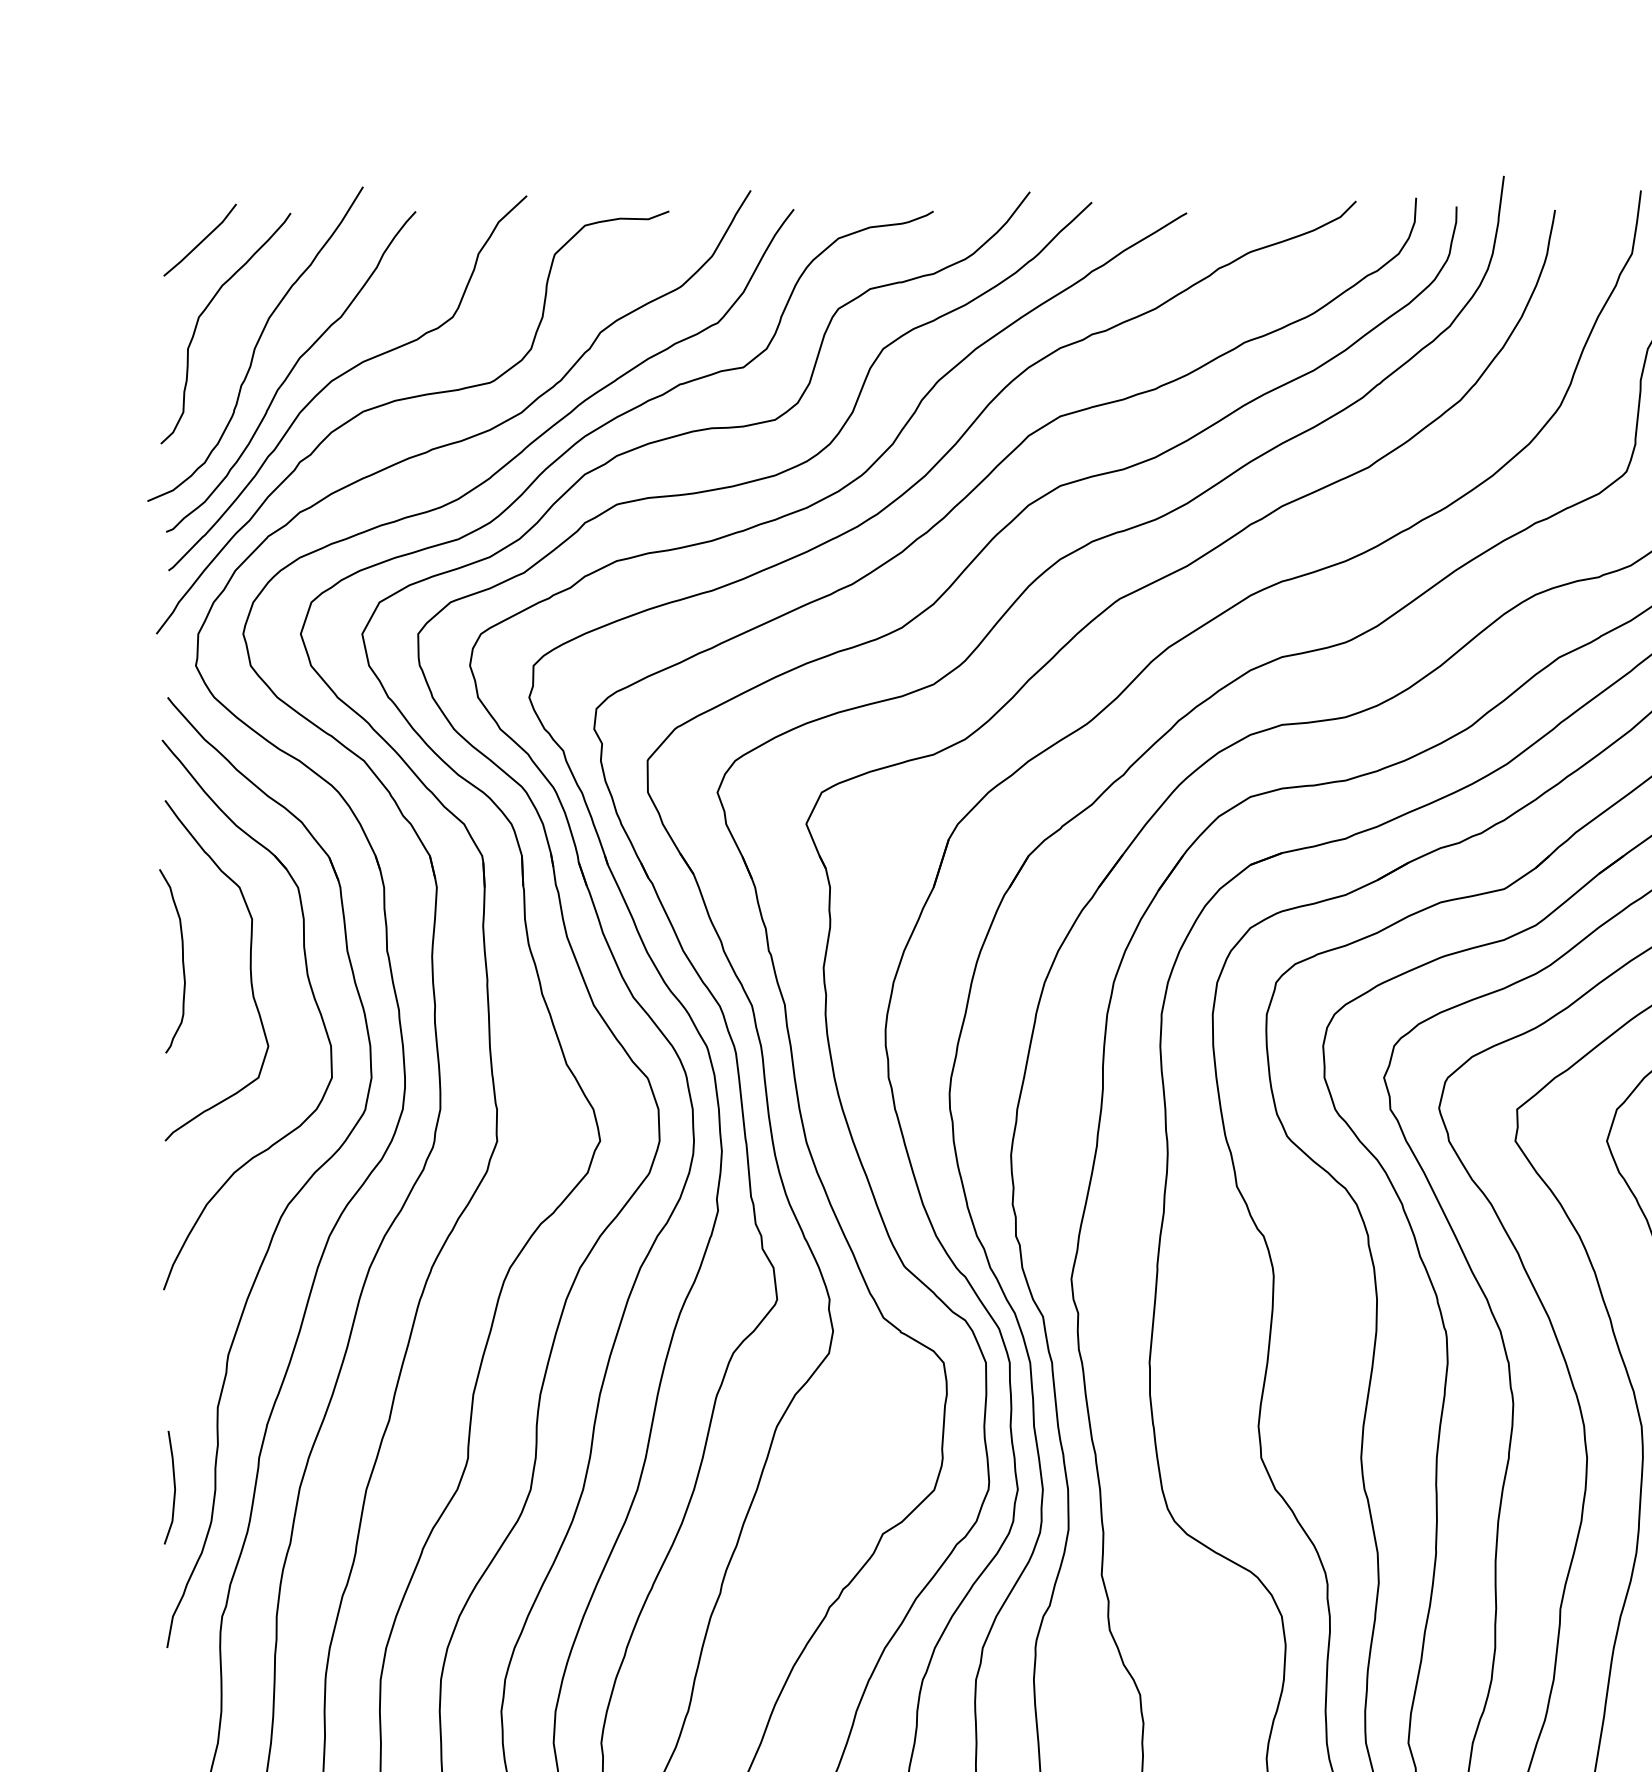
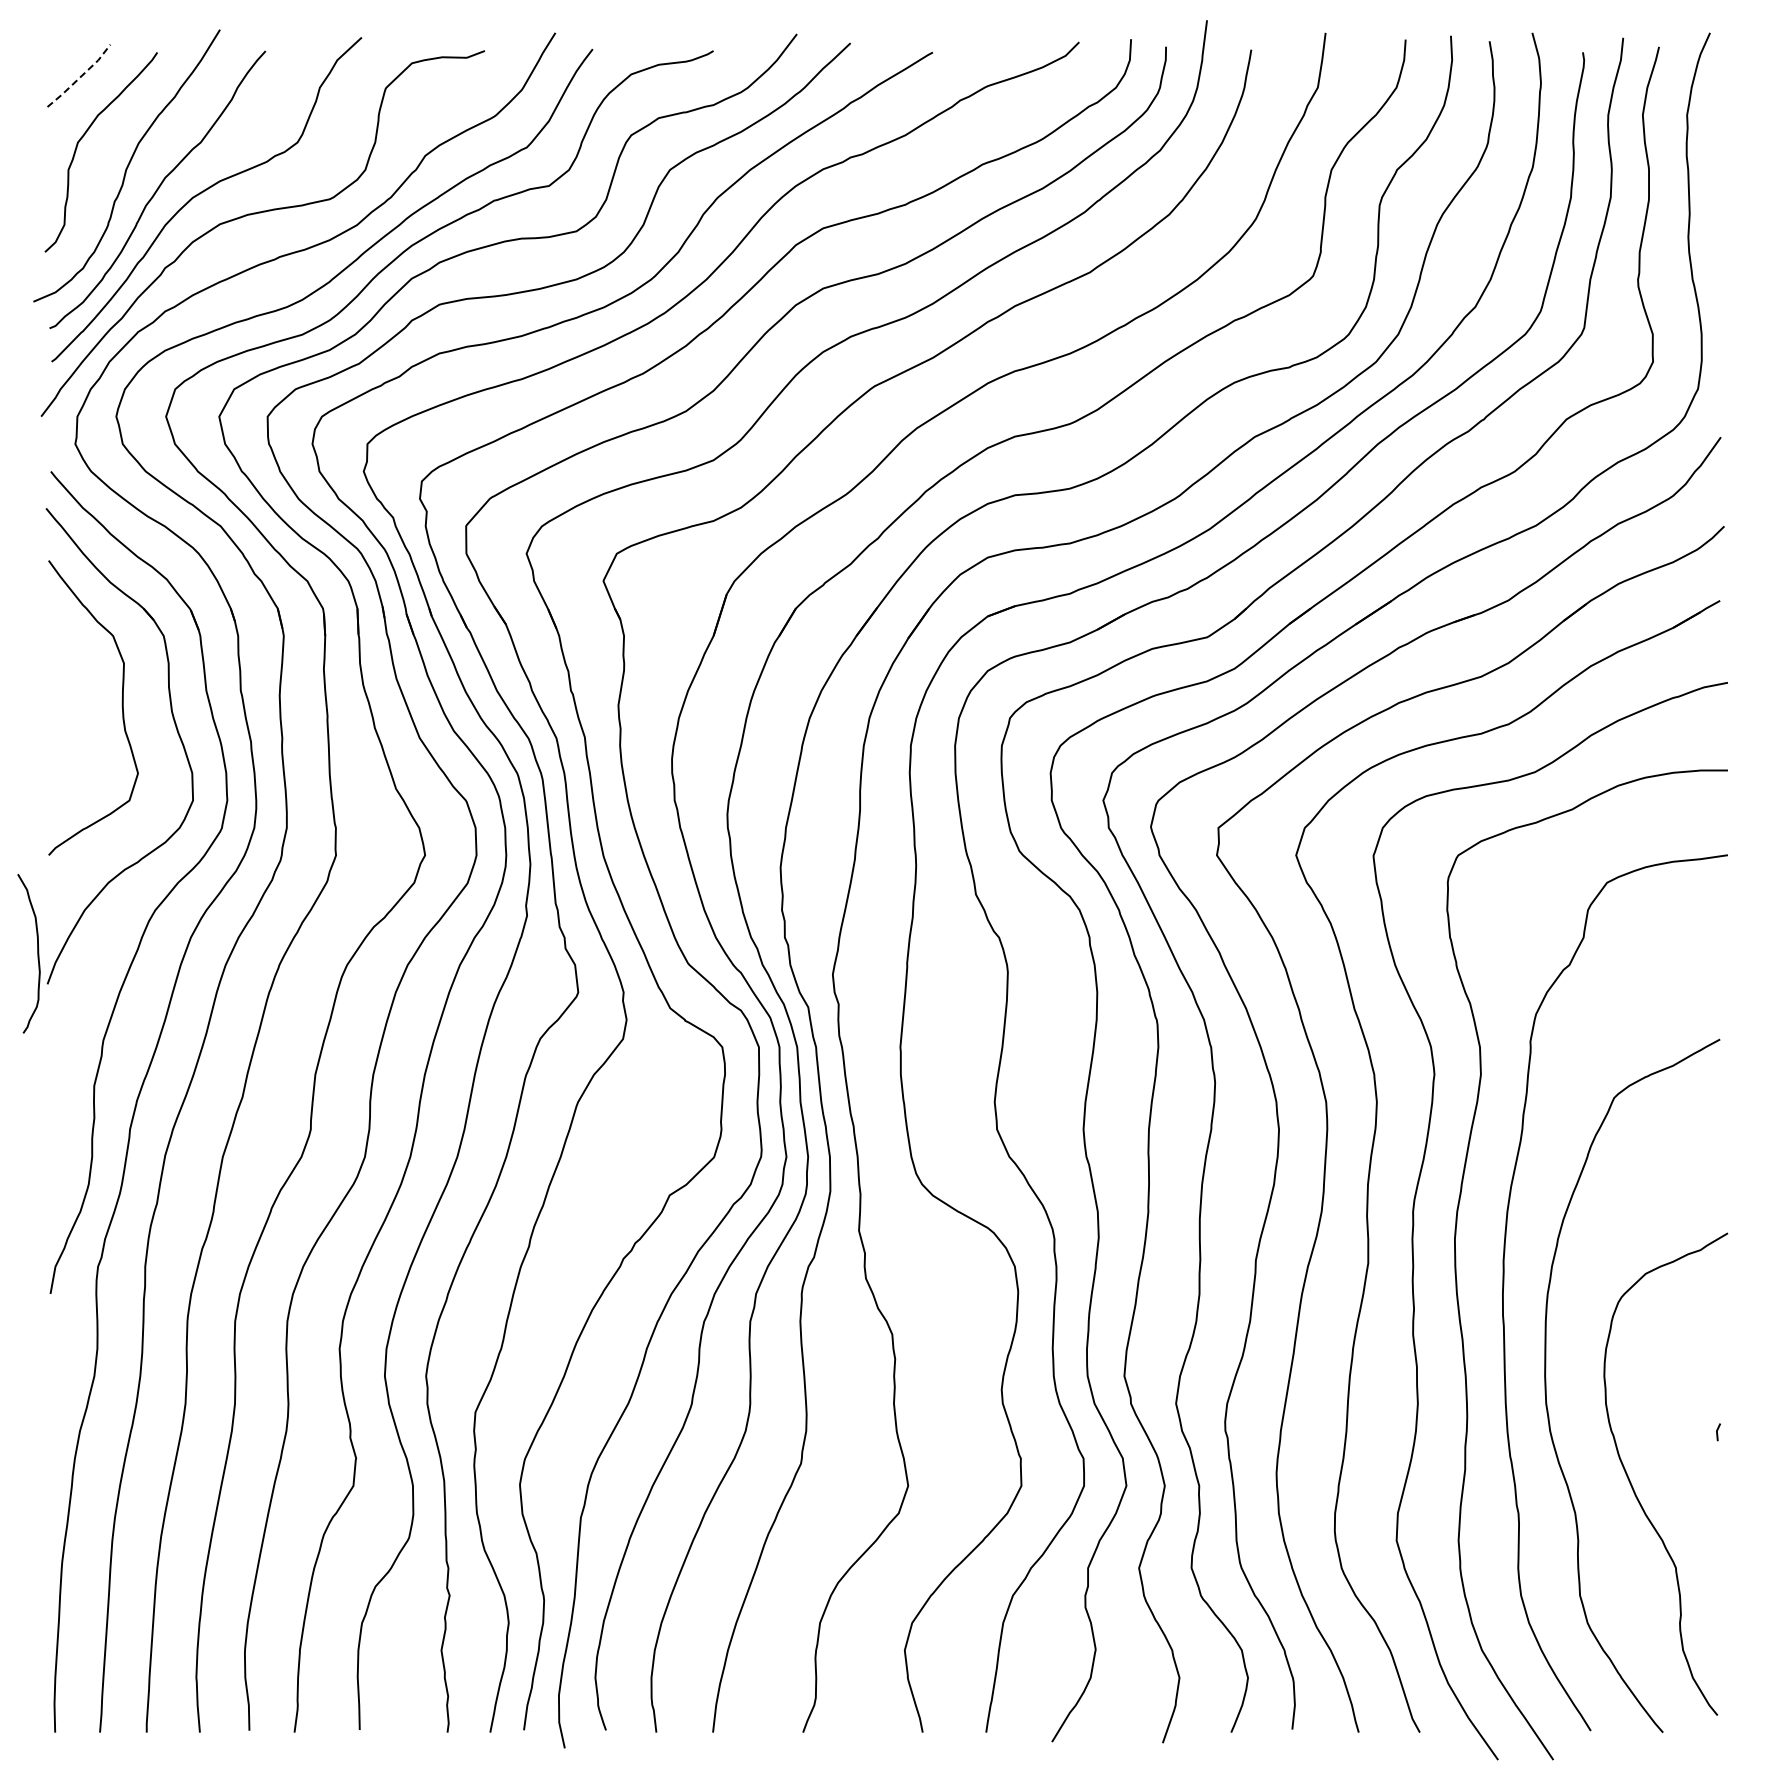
line: (201, 242) -> (80, 77), solid -> dashed
curve: (182, 960) -> (37, 953), moved
line: (174, 1487) -> (56, 1155), removed

